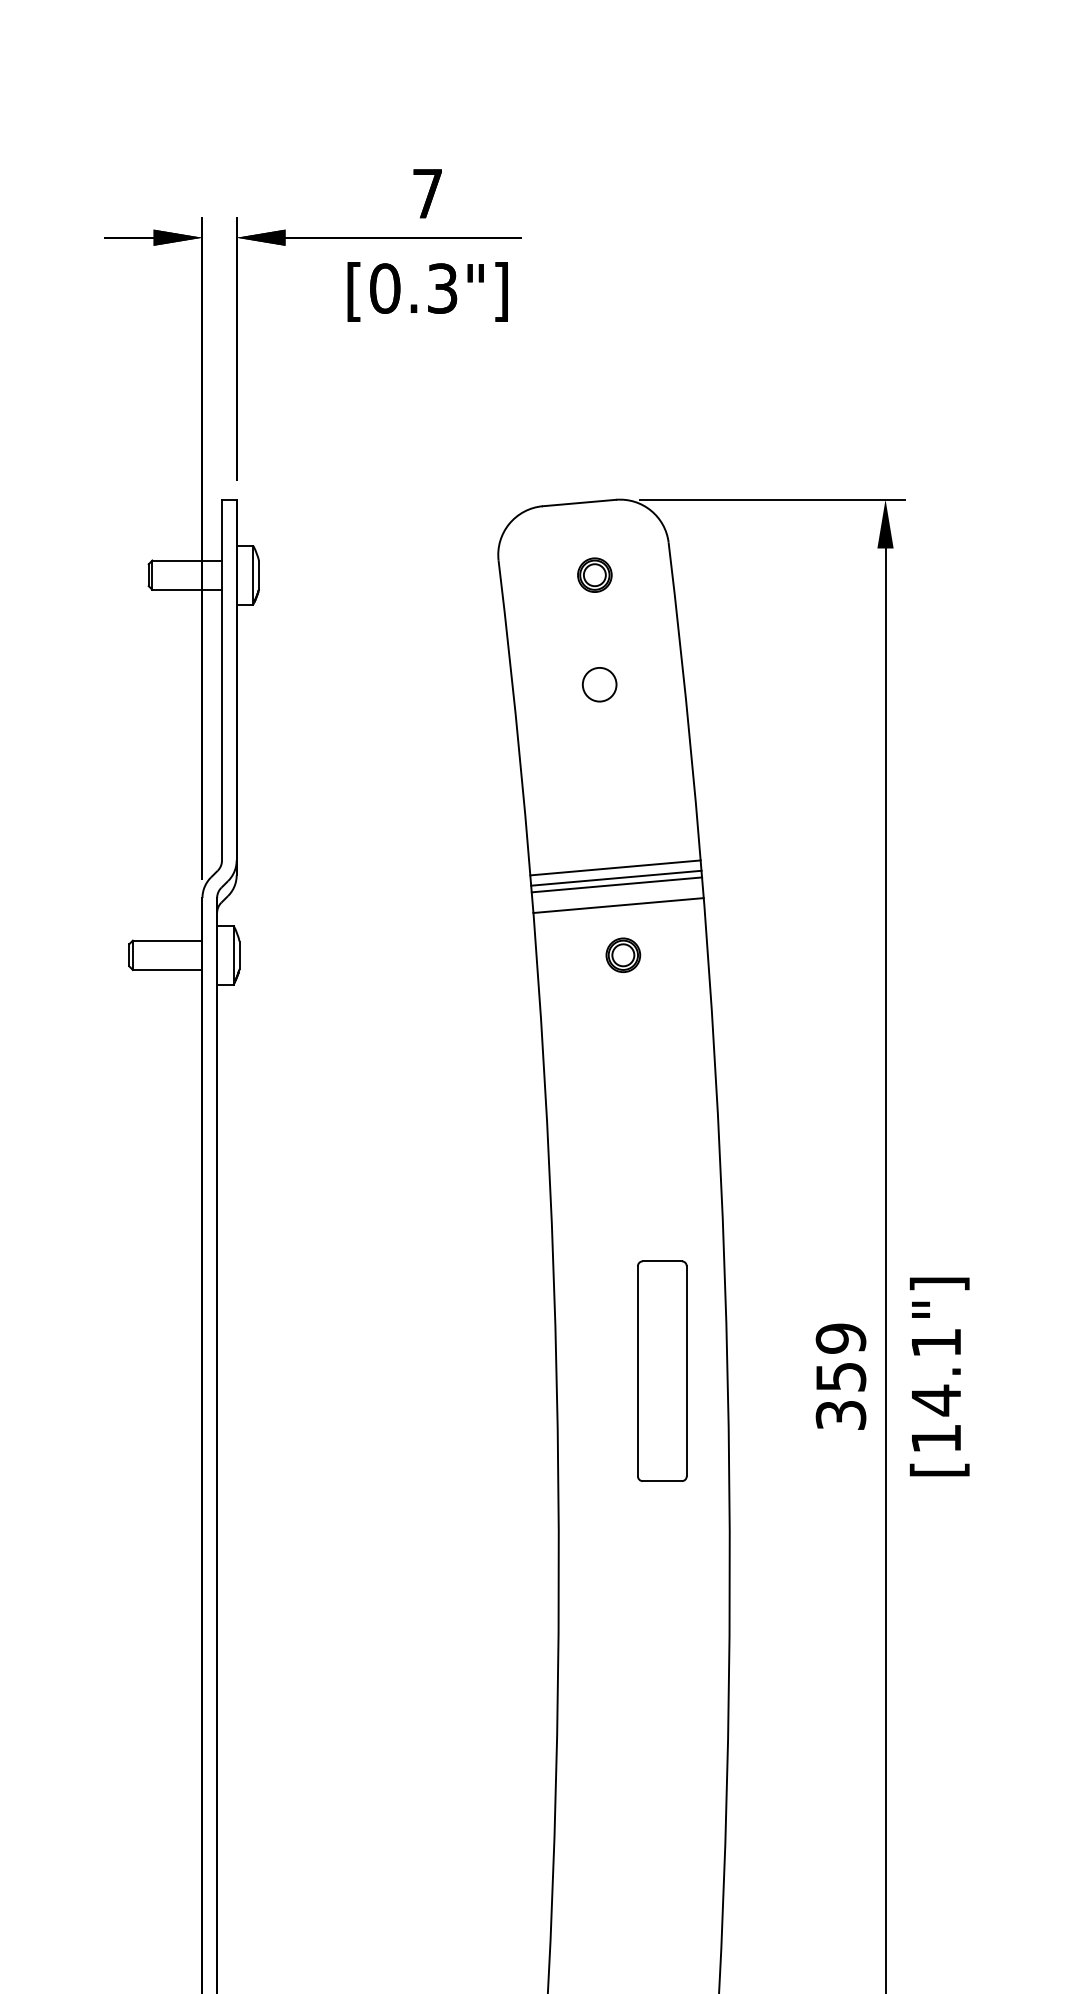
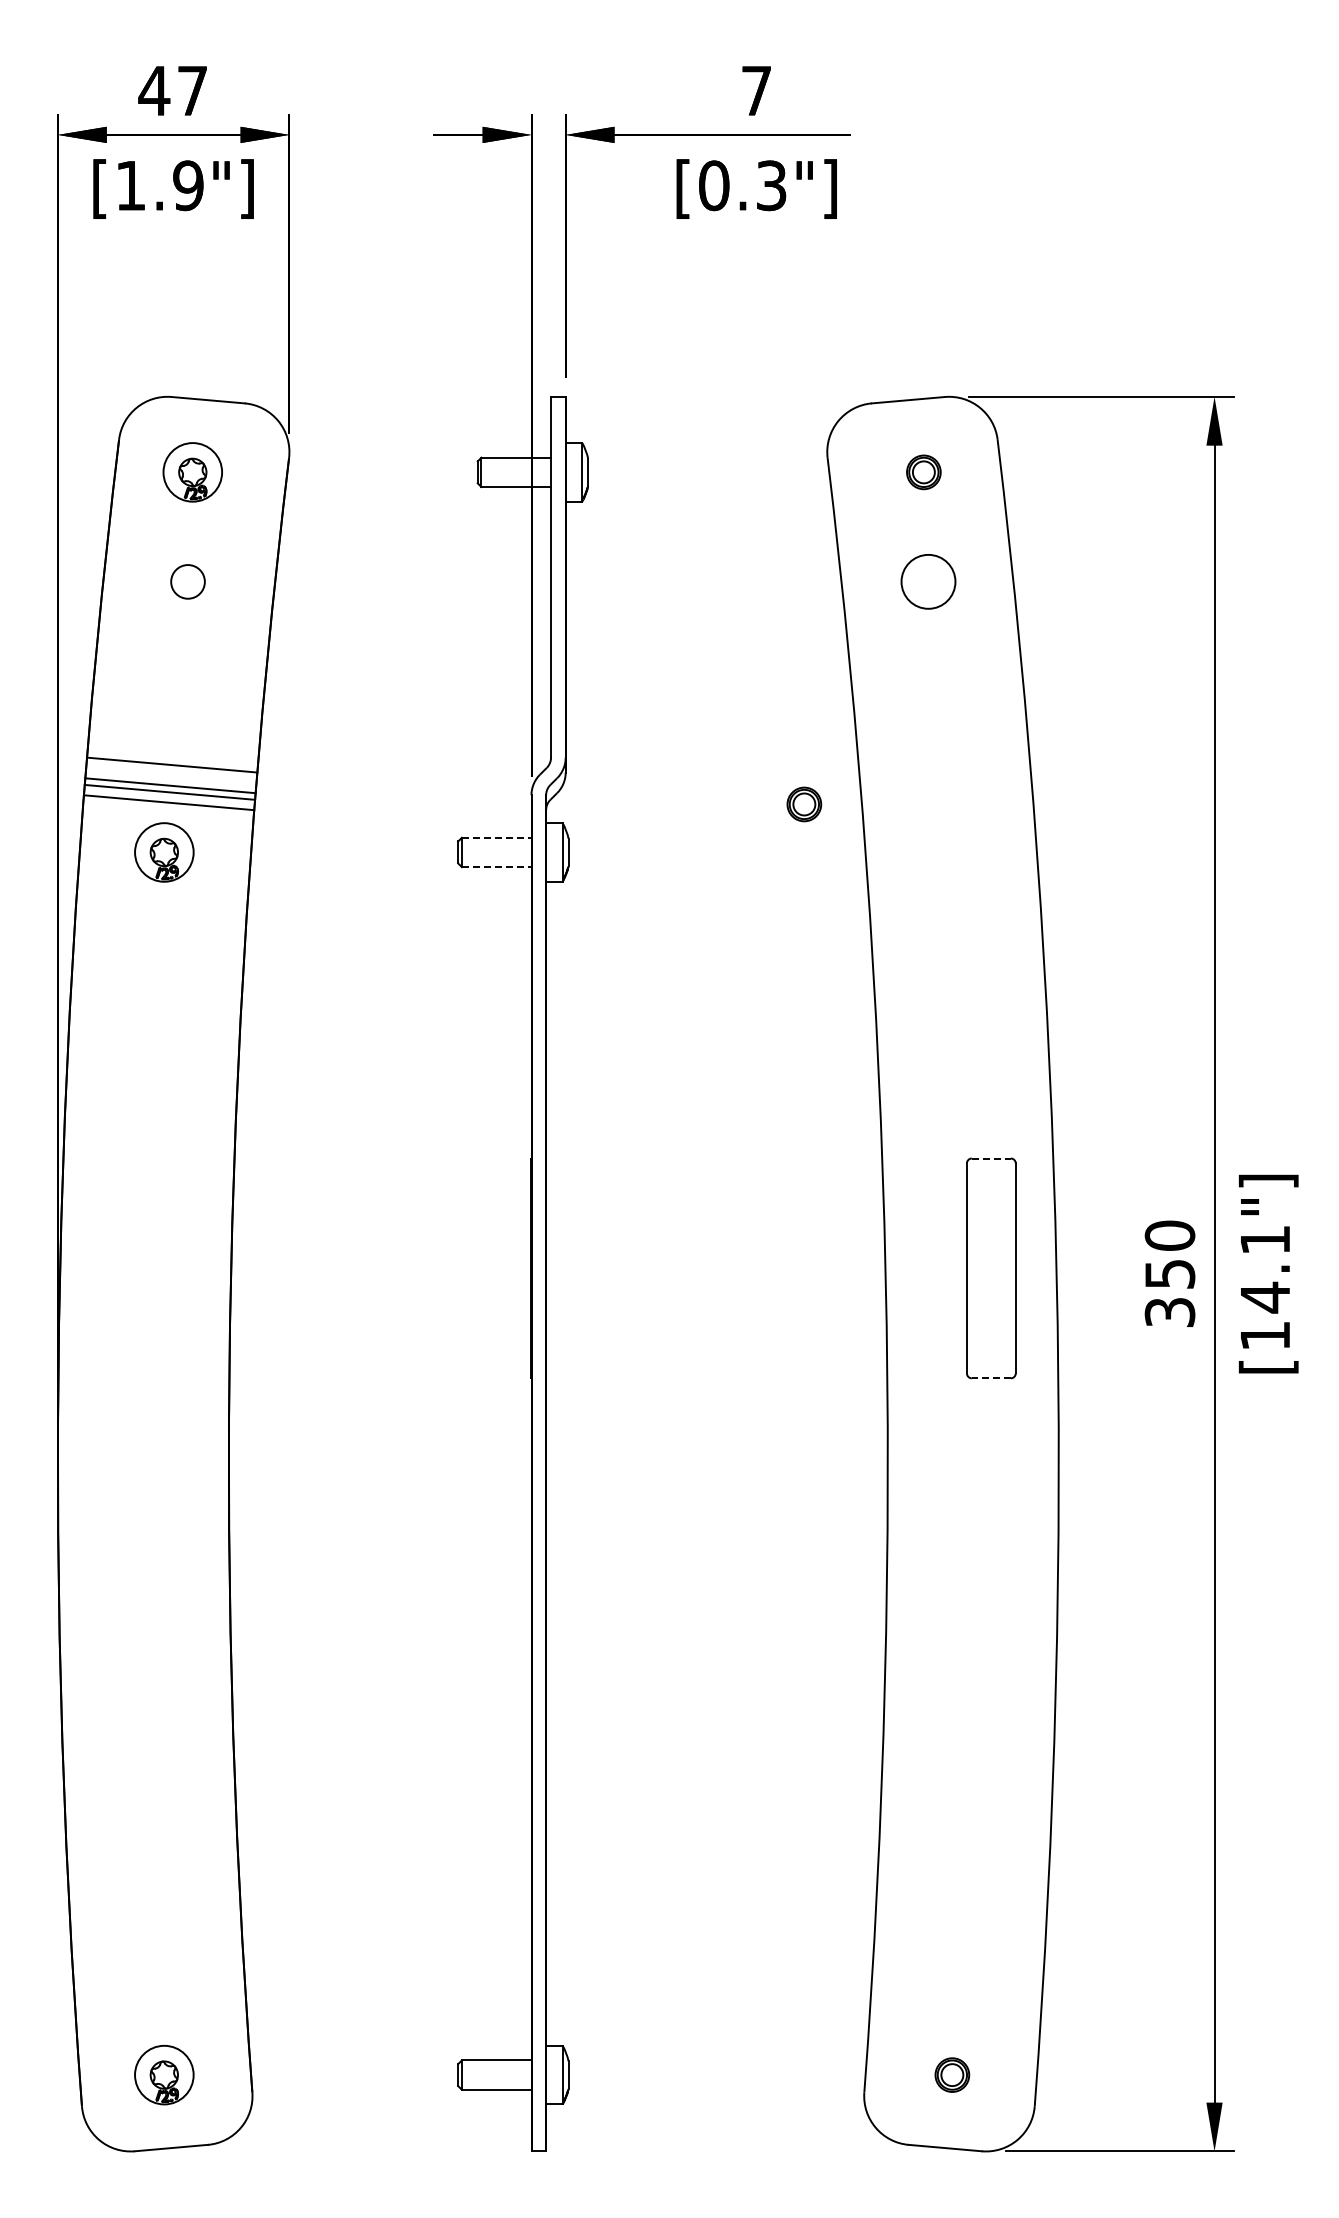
circle: (599, 684) -> (928, 581), size x1.6
line: (615, 867) -> (944, 764), removed
line: (616, 877) -> (945, 774), removed
line: (616, 884) -> (945, 781), removed
line: (618, 905) -> (947, 802), removed
line: (167, 940) -> (496, 837), solid -> dashed
part: (623, 955) -> (804, 804), moved
line: (167, 970) -> (496, 867), solid -> dashed
line: (662, 1261) -> (991, 1158), solid -> dashed
text: (840, 1338) -> (1169, 1235), 359 -> 350
line: (662, 1481) -> (991, 1378), solid -> dashed

